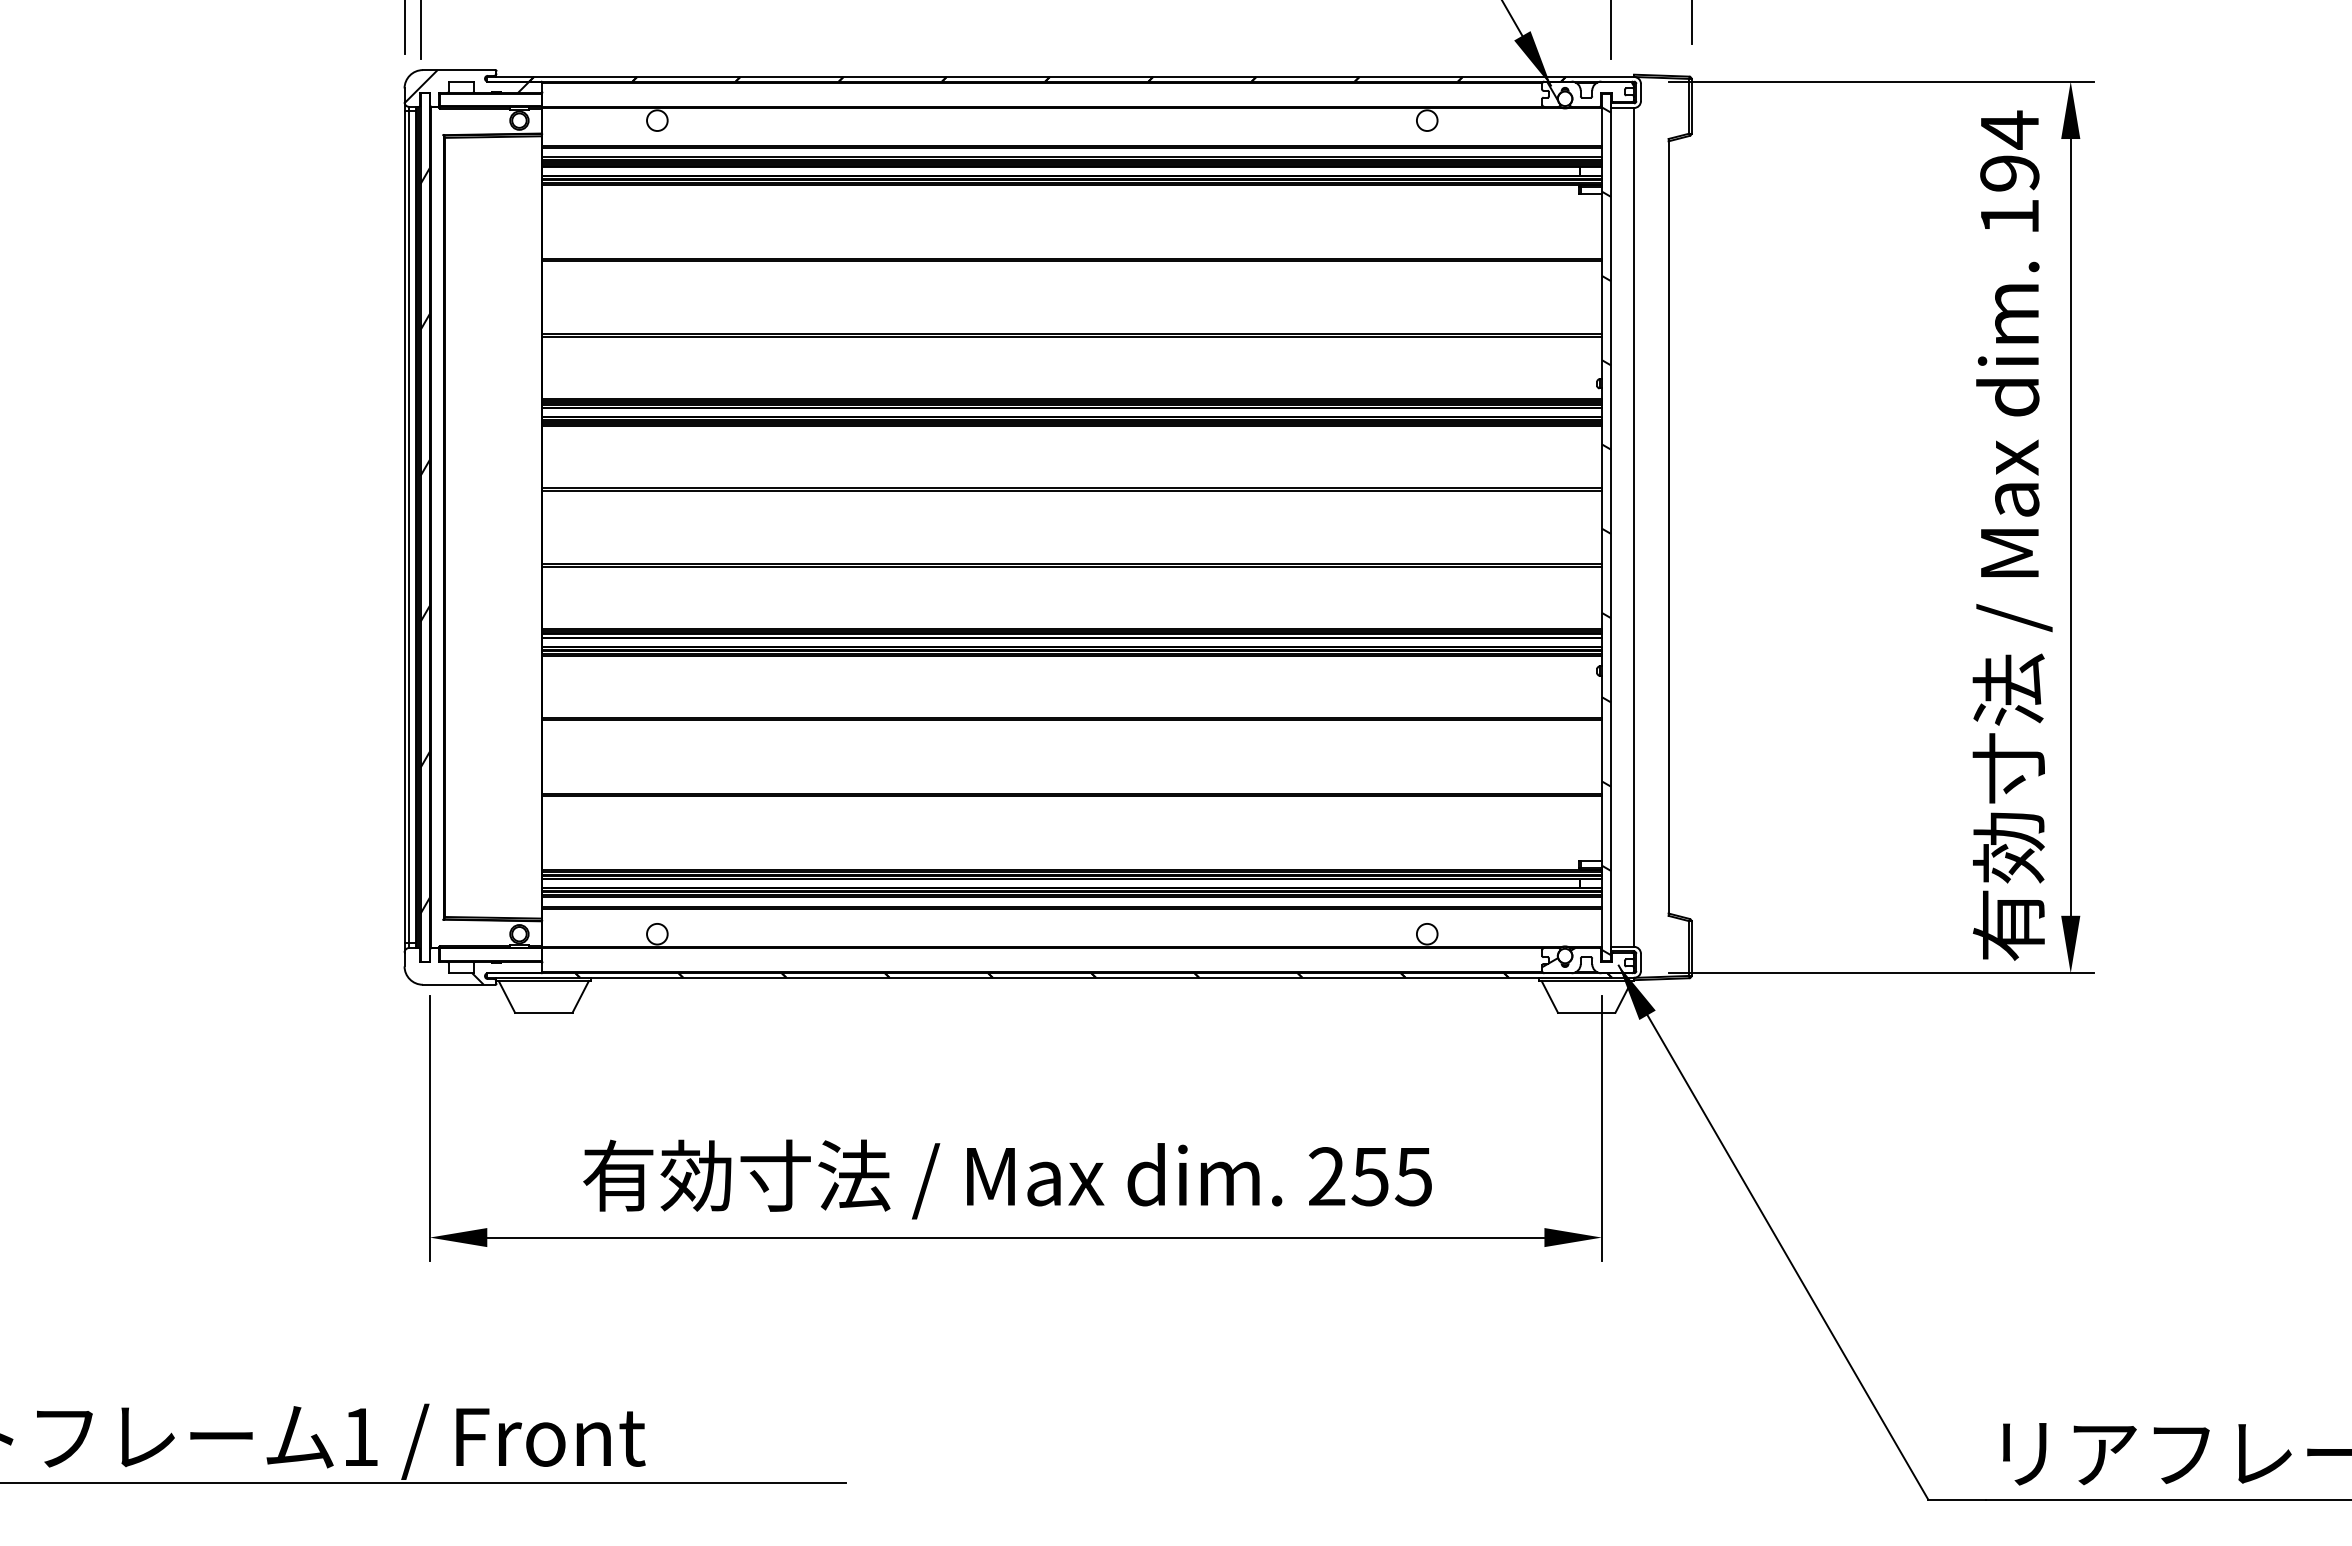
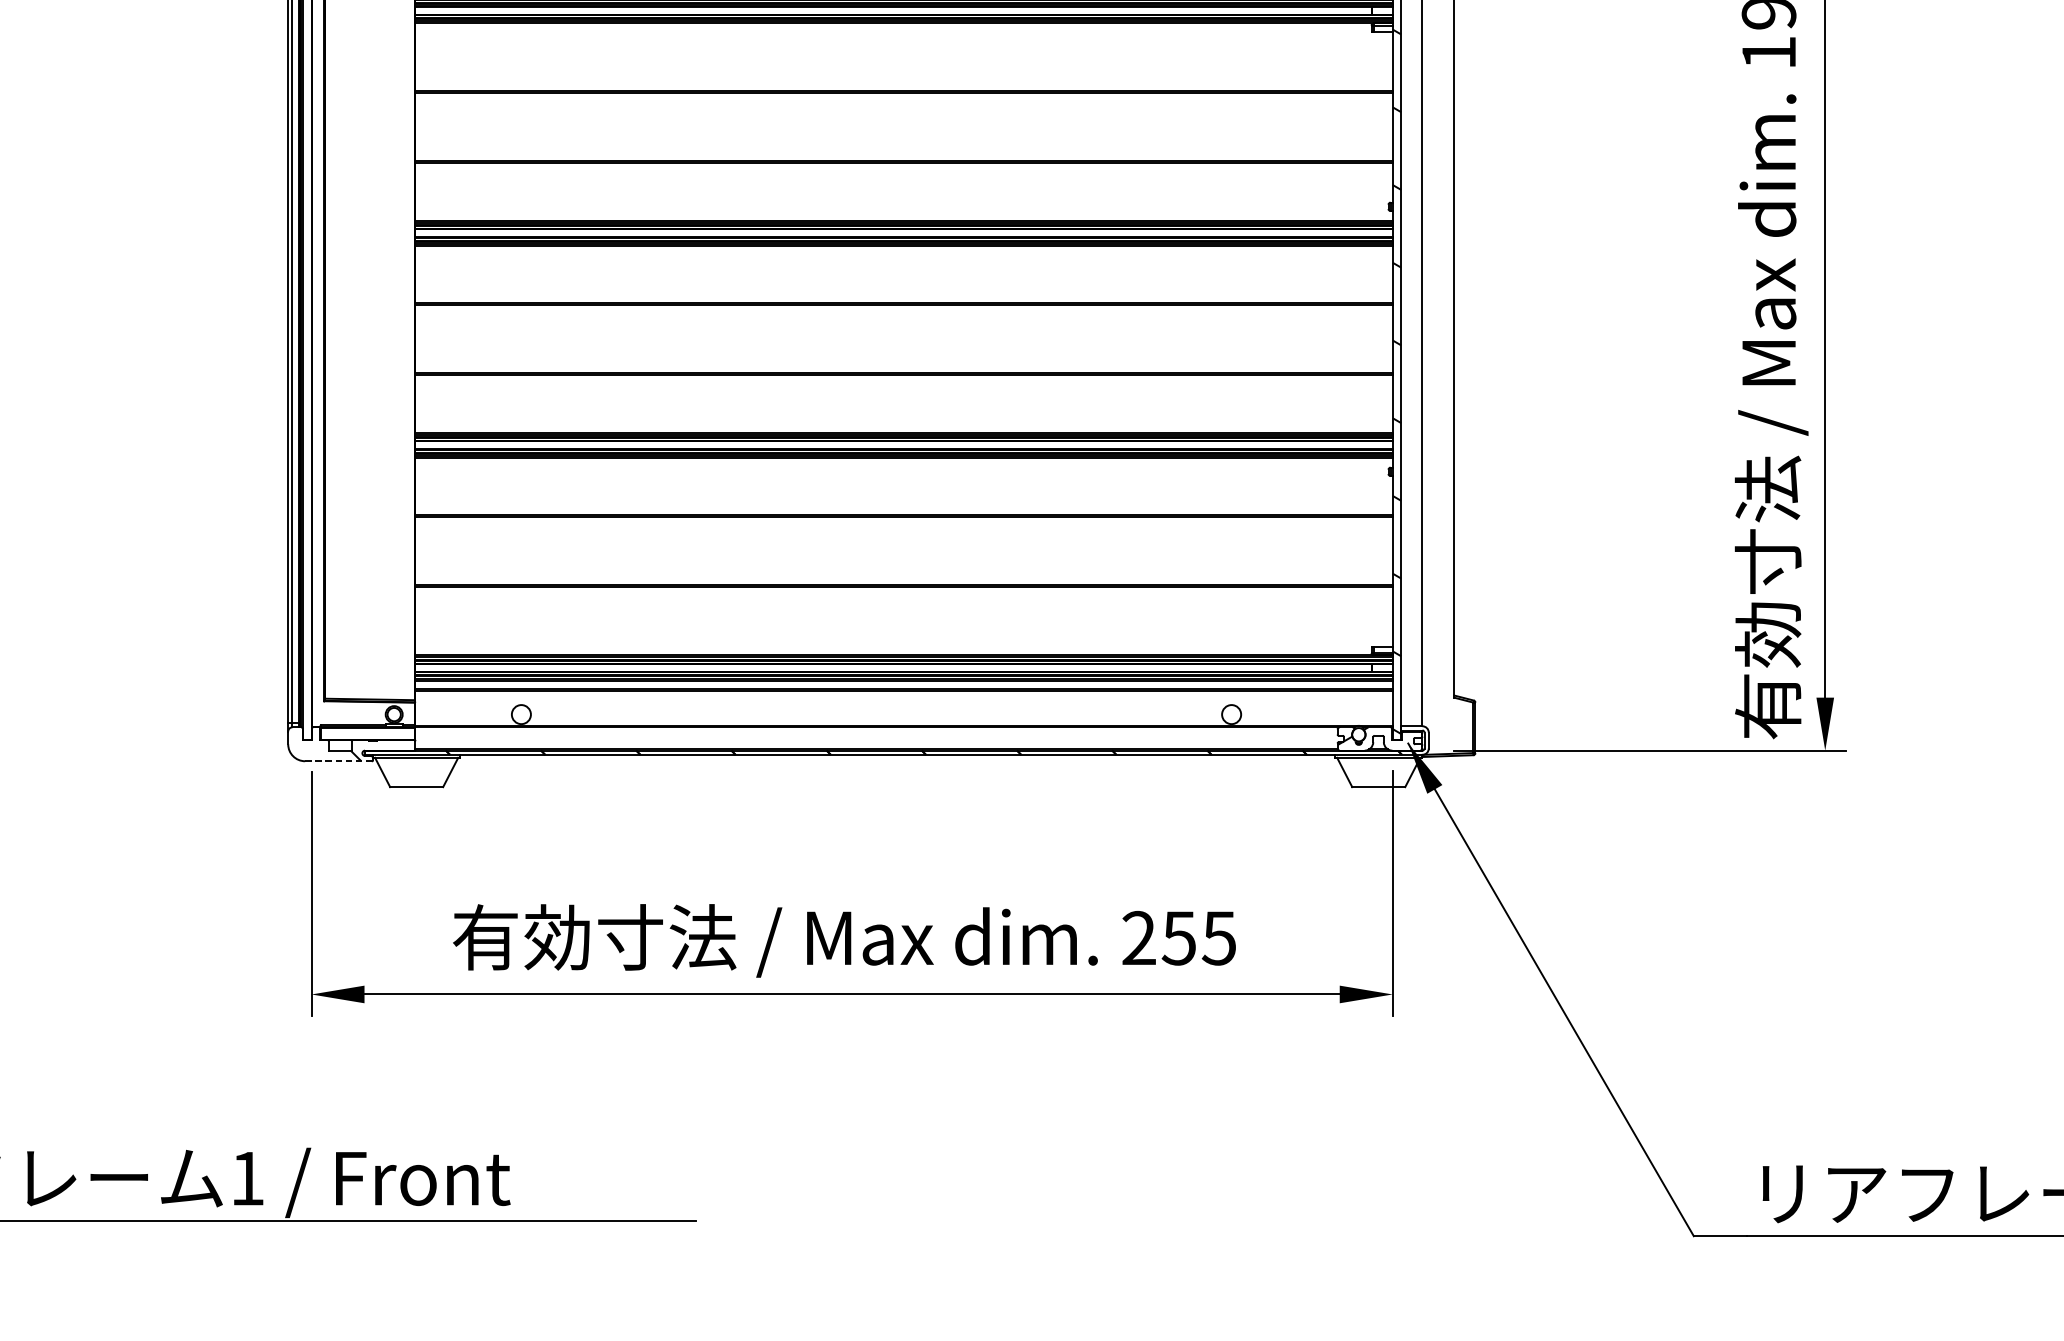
hatch: (424, 540) -> (306, 351), removed
line: (459, 984) -> (338, 760), solid -> dashed

